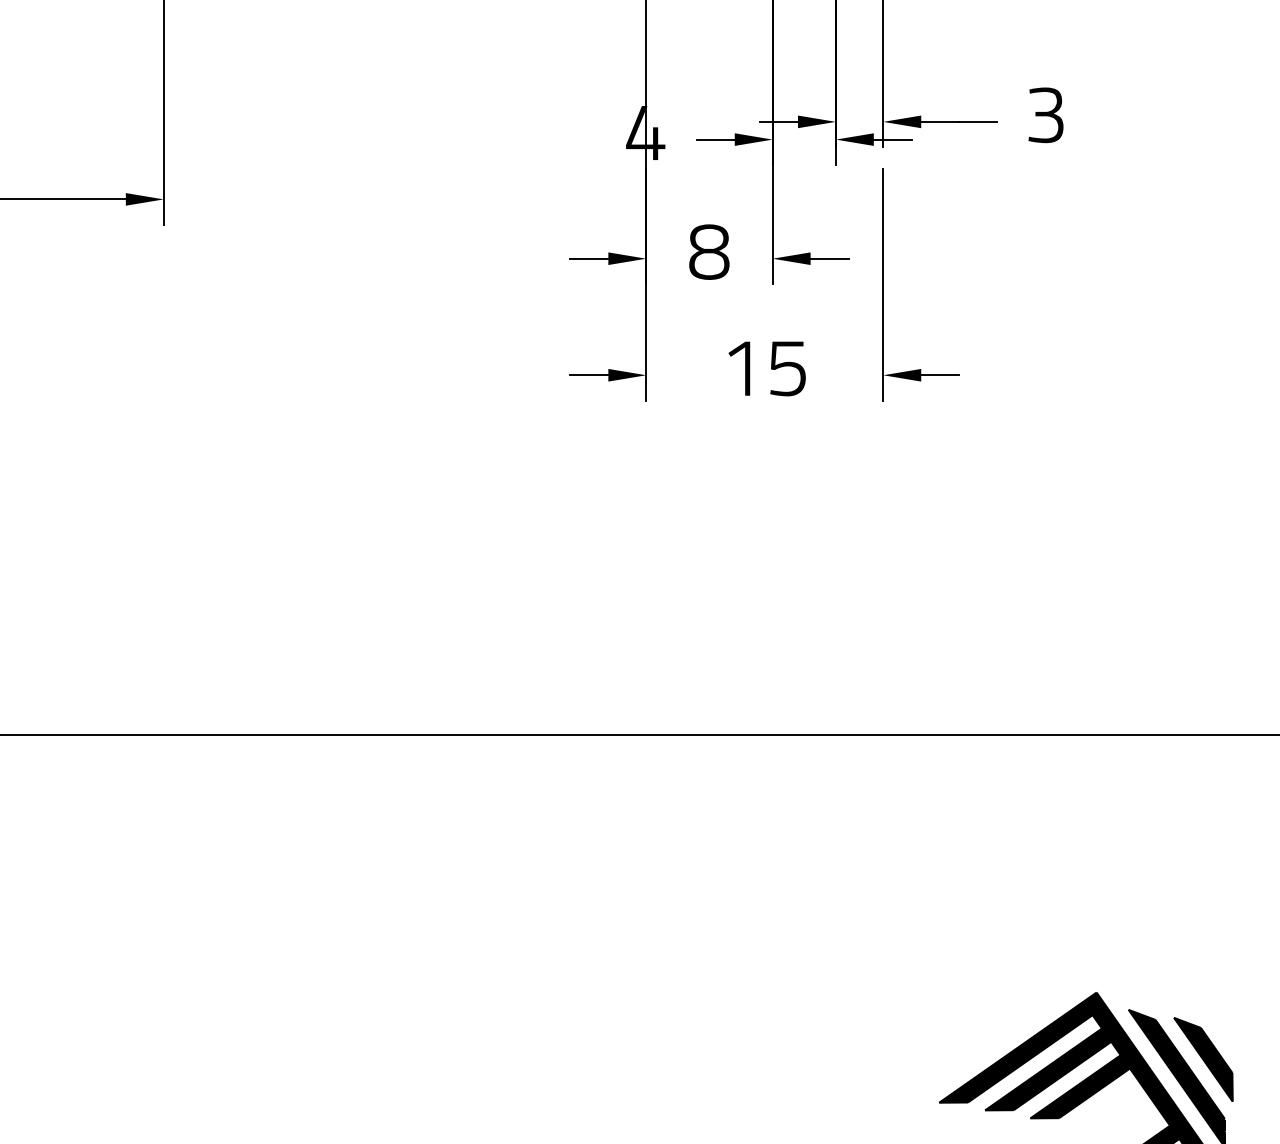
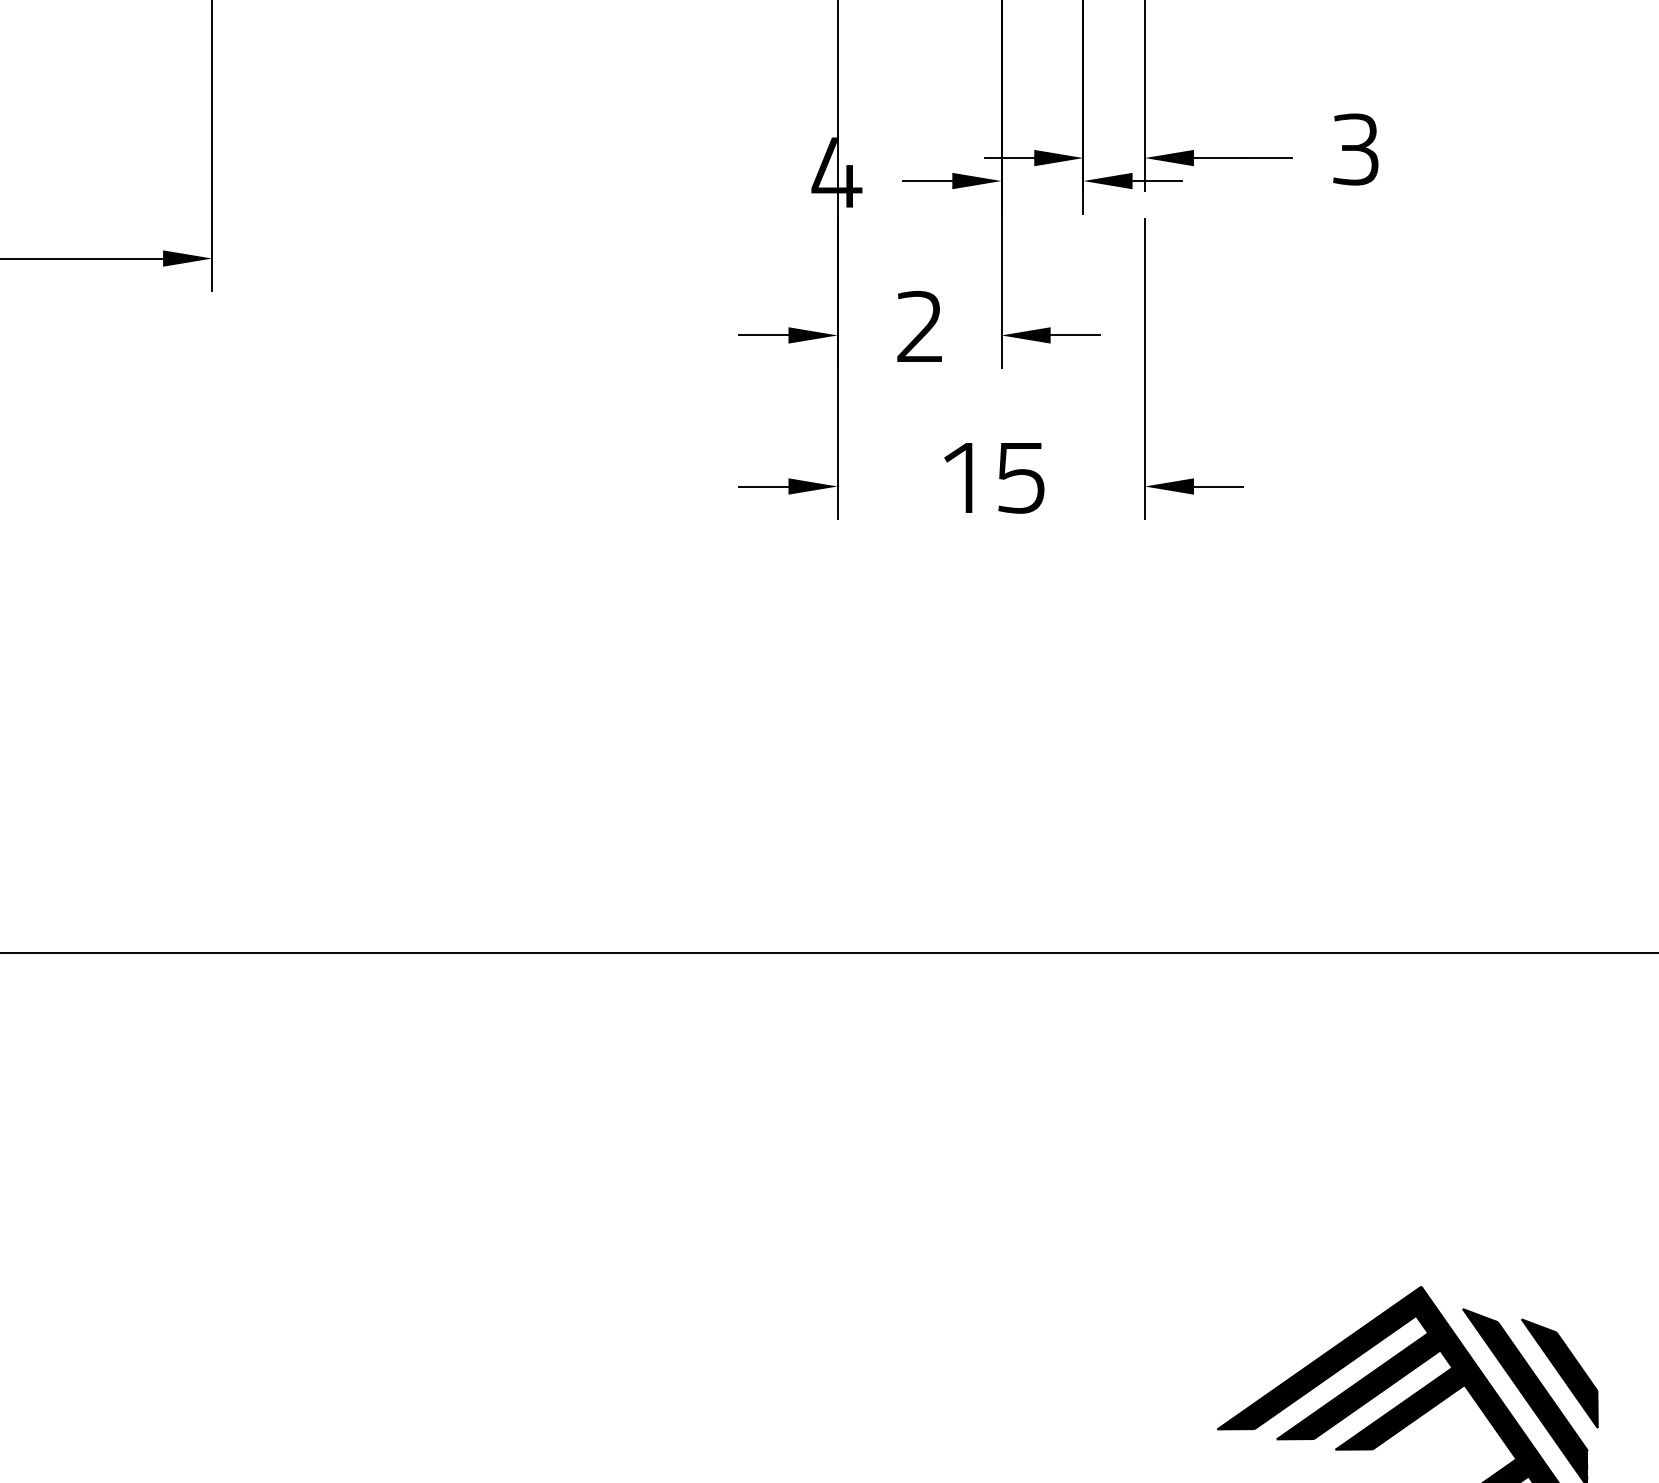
text: (709, 251) -> (919, 326), 8 -> 2

